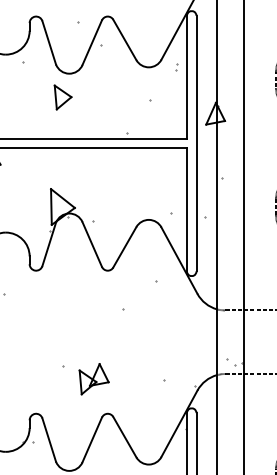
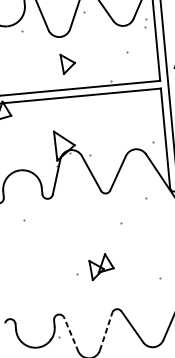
part: (176, 67) -> (146, 23), size x1.6
part: (62, 97) -> (67, 63), moved
part: (93, 379) -> (101, 267), moved
line: (92, 439) -> (106, 331), solid -> dashed
line: (49, 440) -> (71, 335), solid -> dashed

